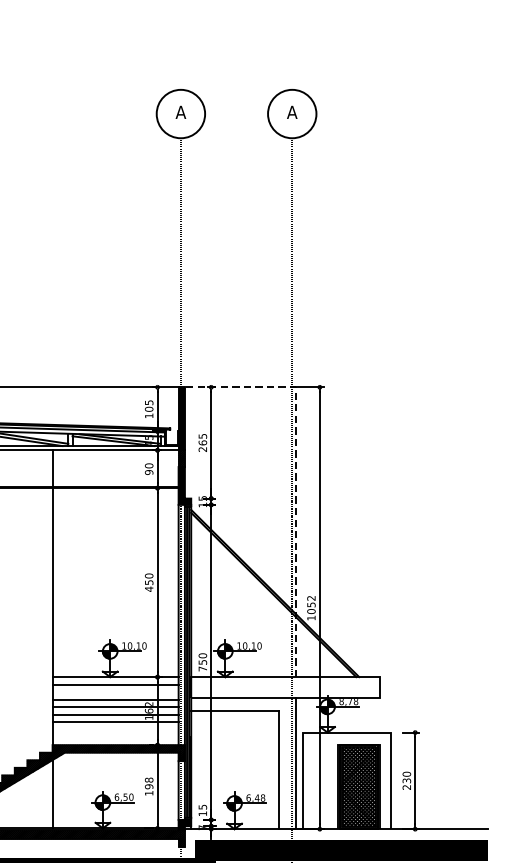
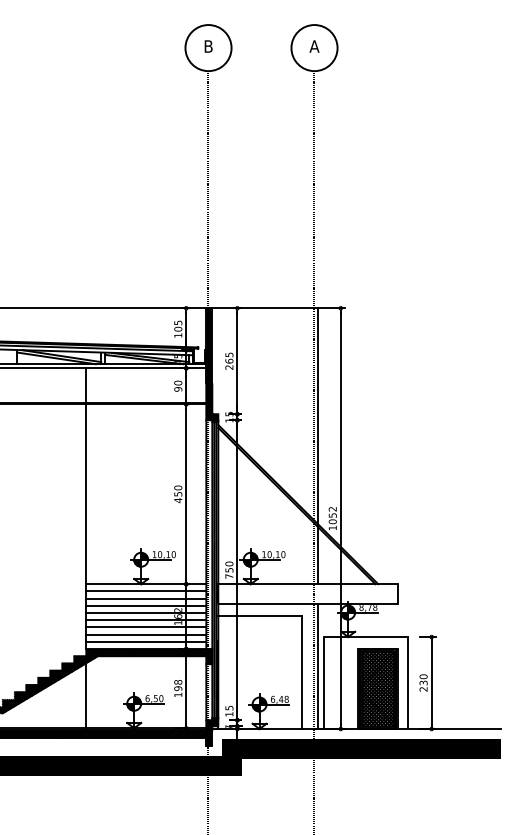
text: (180, 112) -> (208, 46), A -> B
line: (296, 475) -> (318, 392), dashed -> solid
line: (115, 692) -> (146, 598), added
line: (115, 729) -> (146, 634), added
line: (115, 737) -> (146, 641), added

